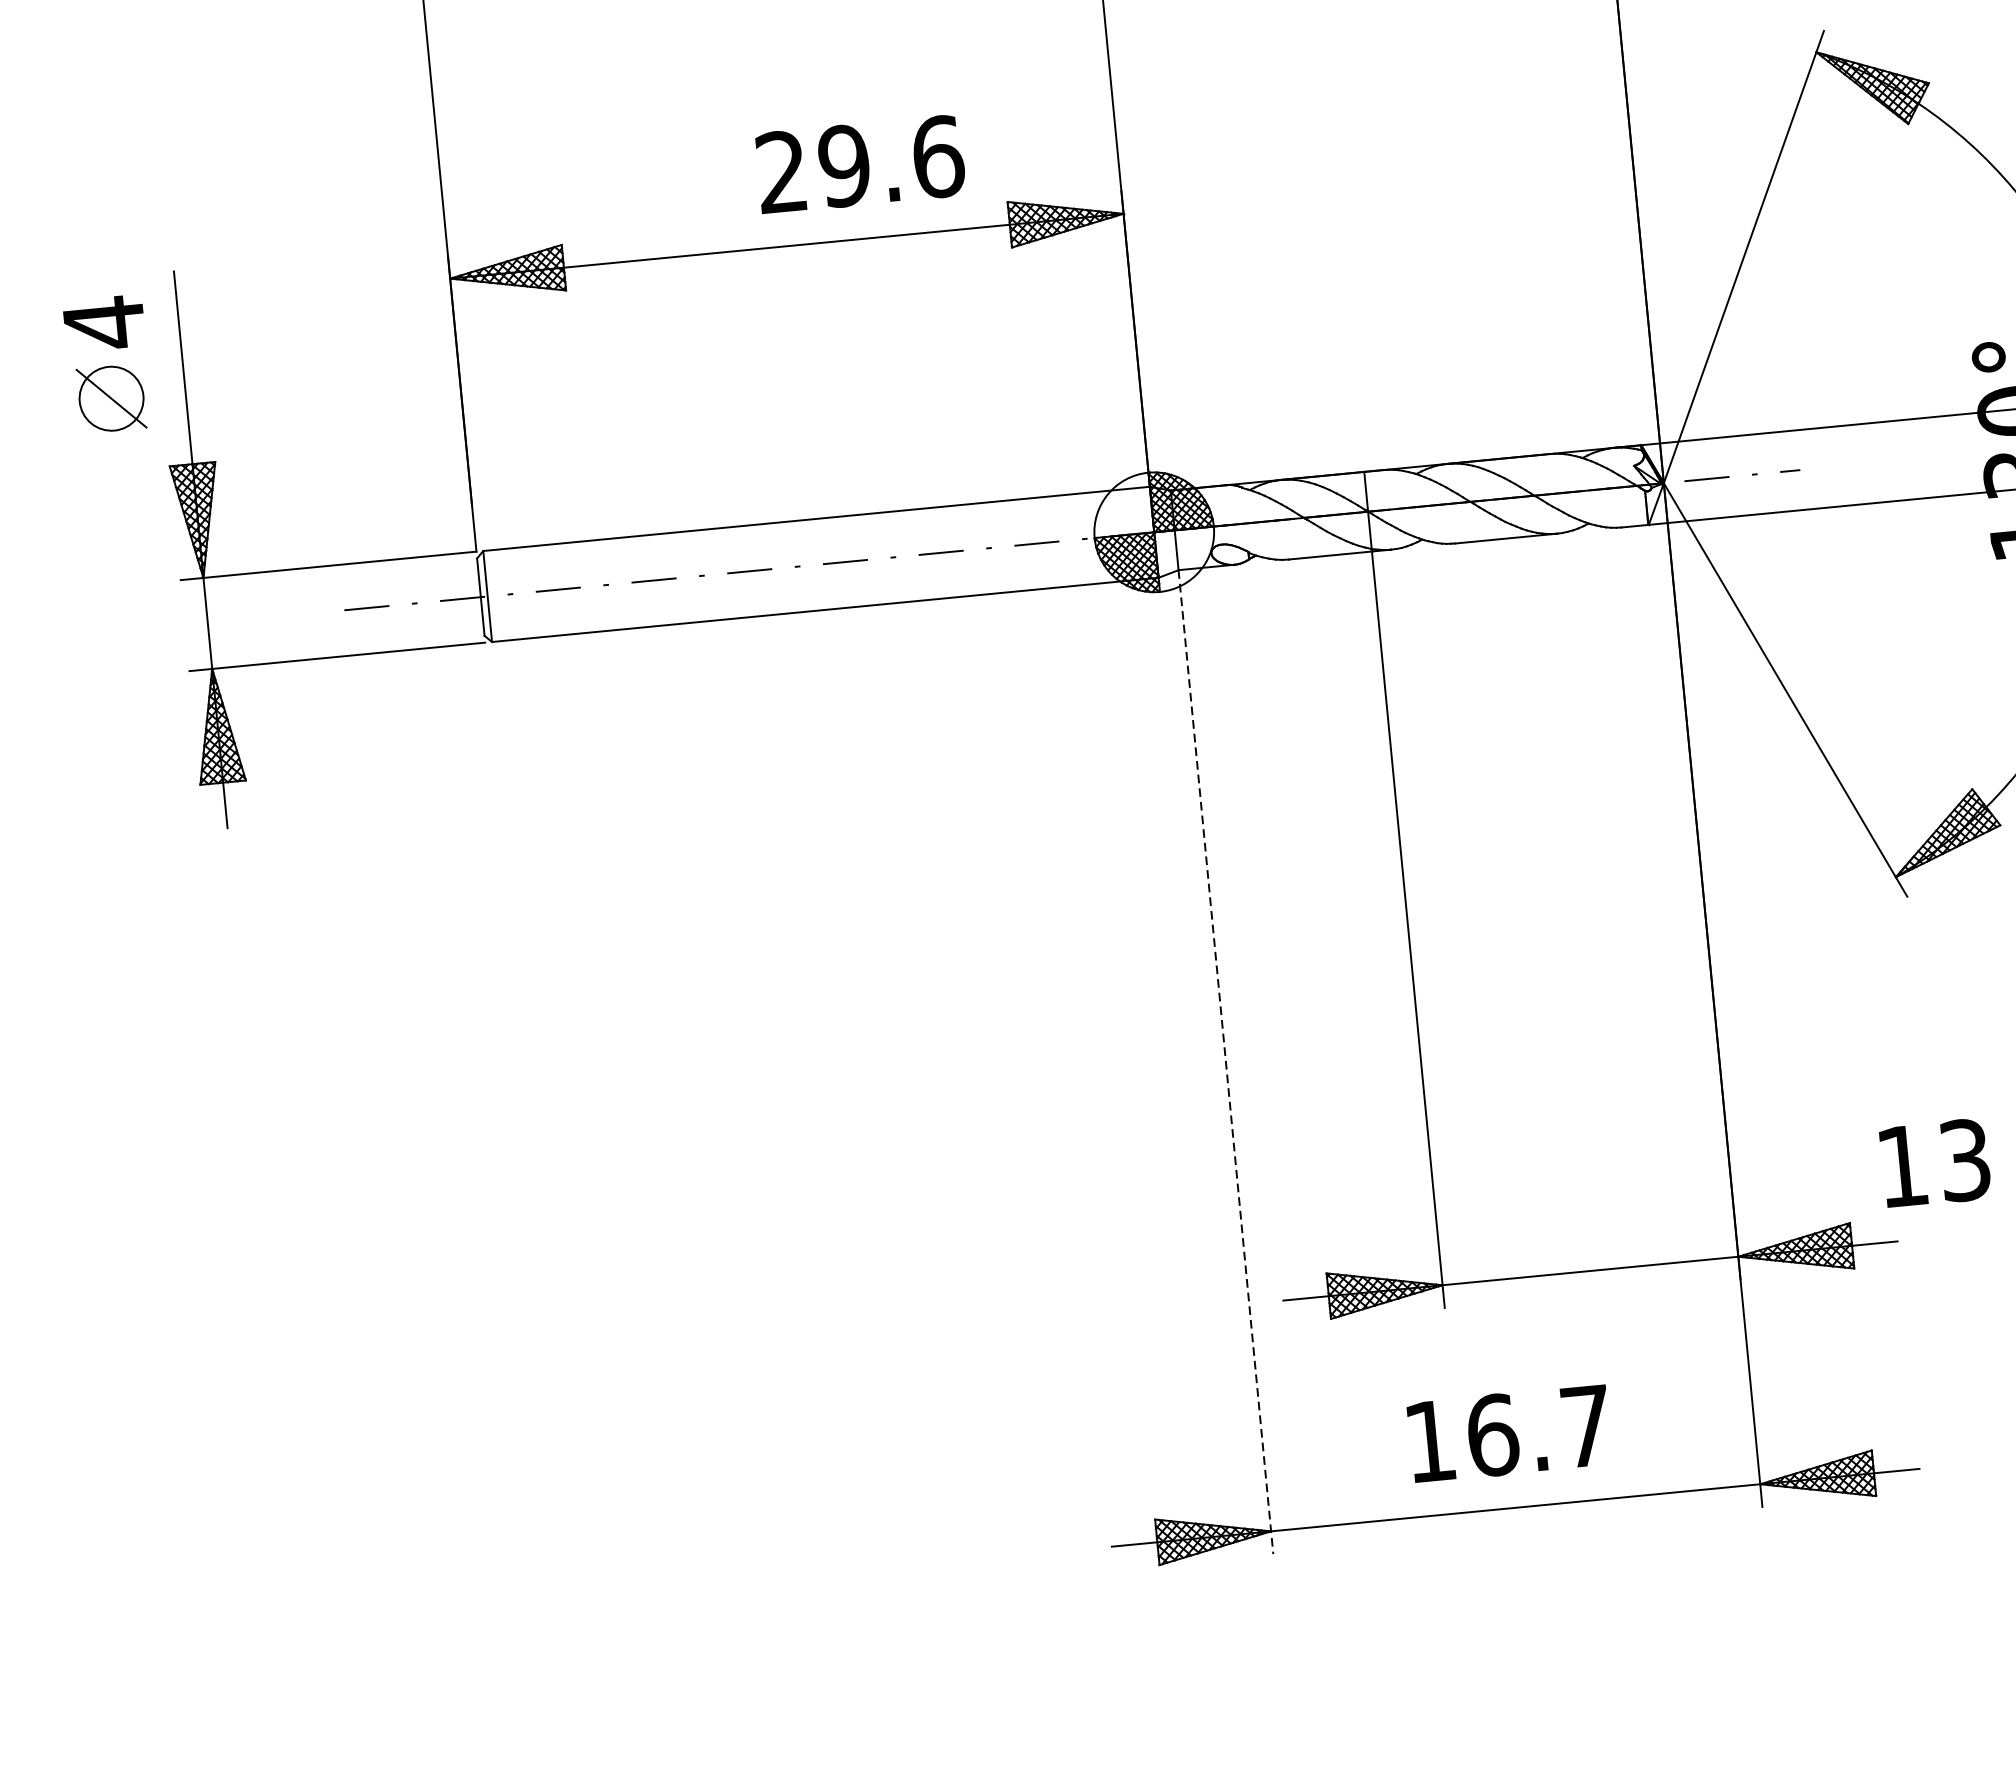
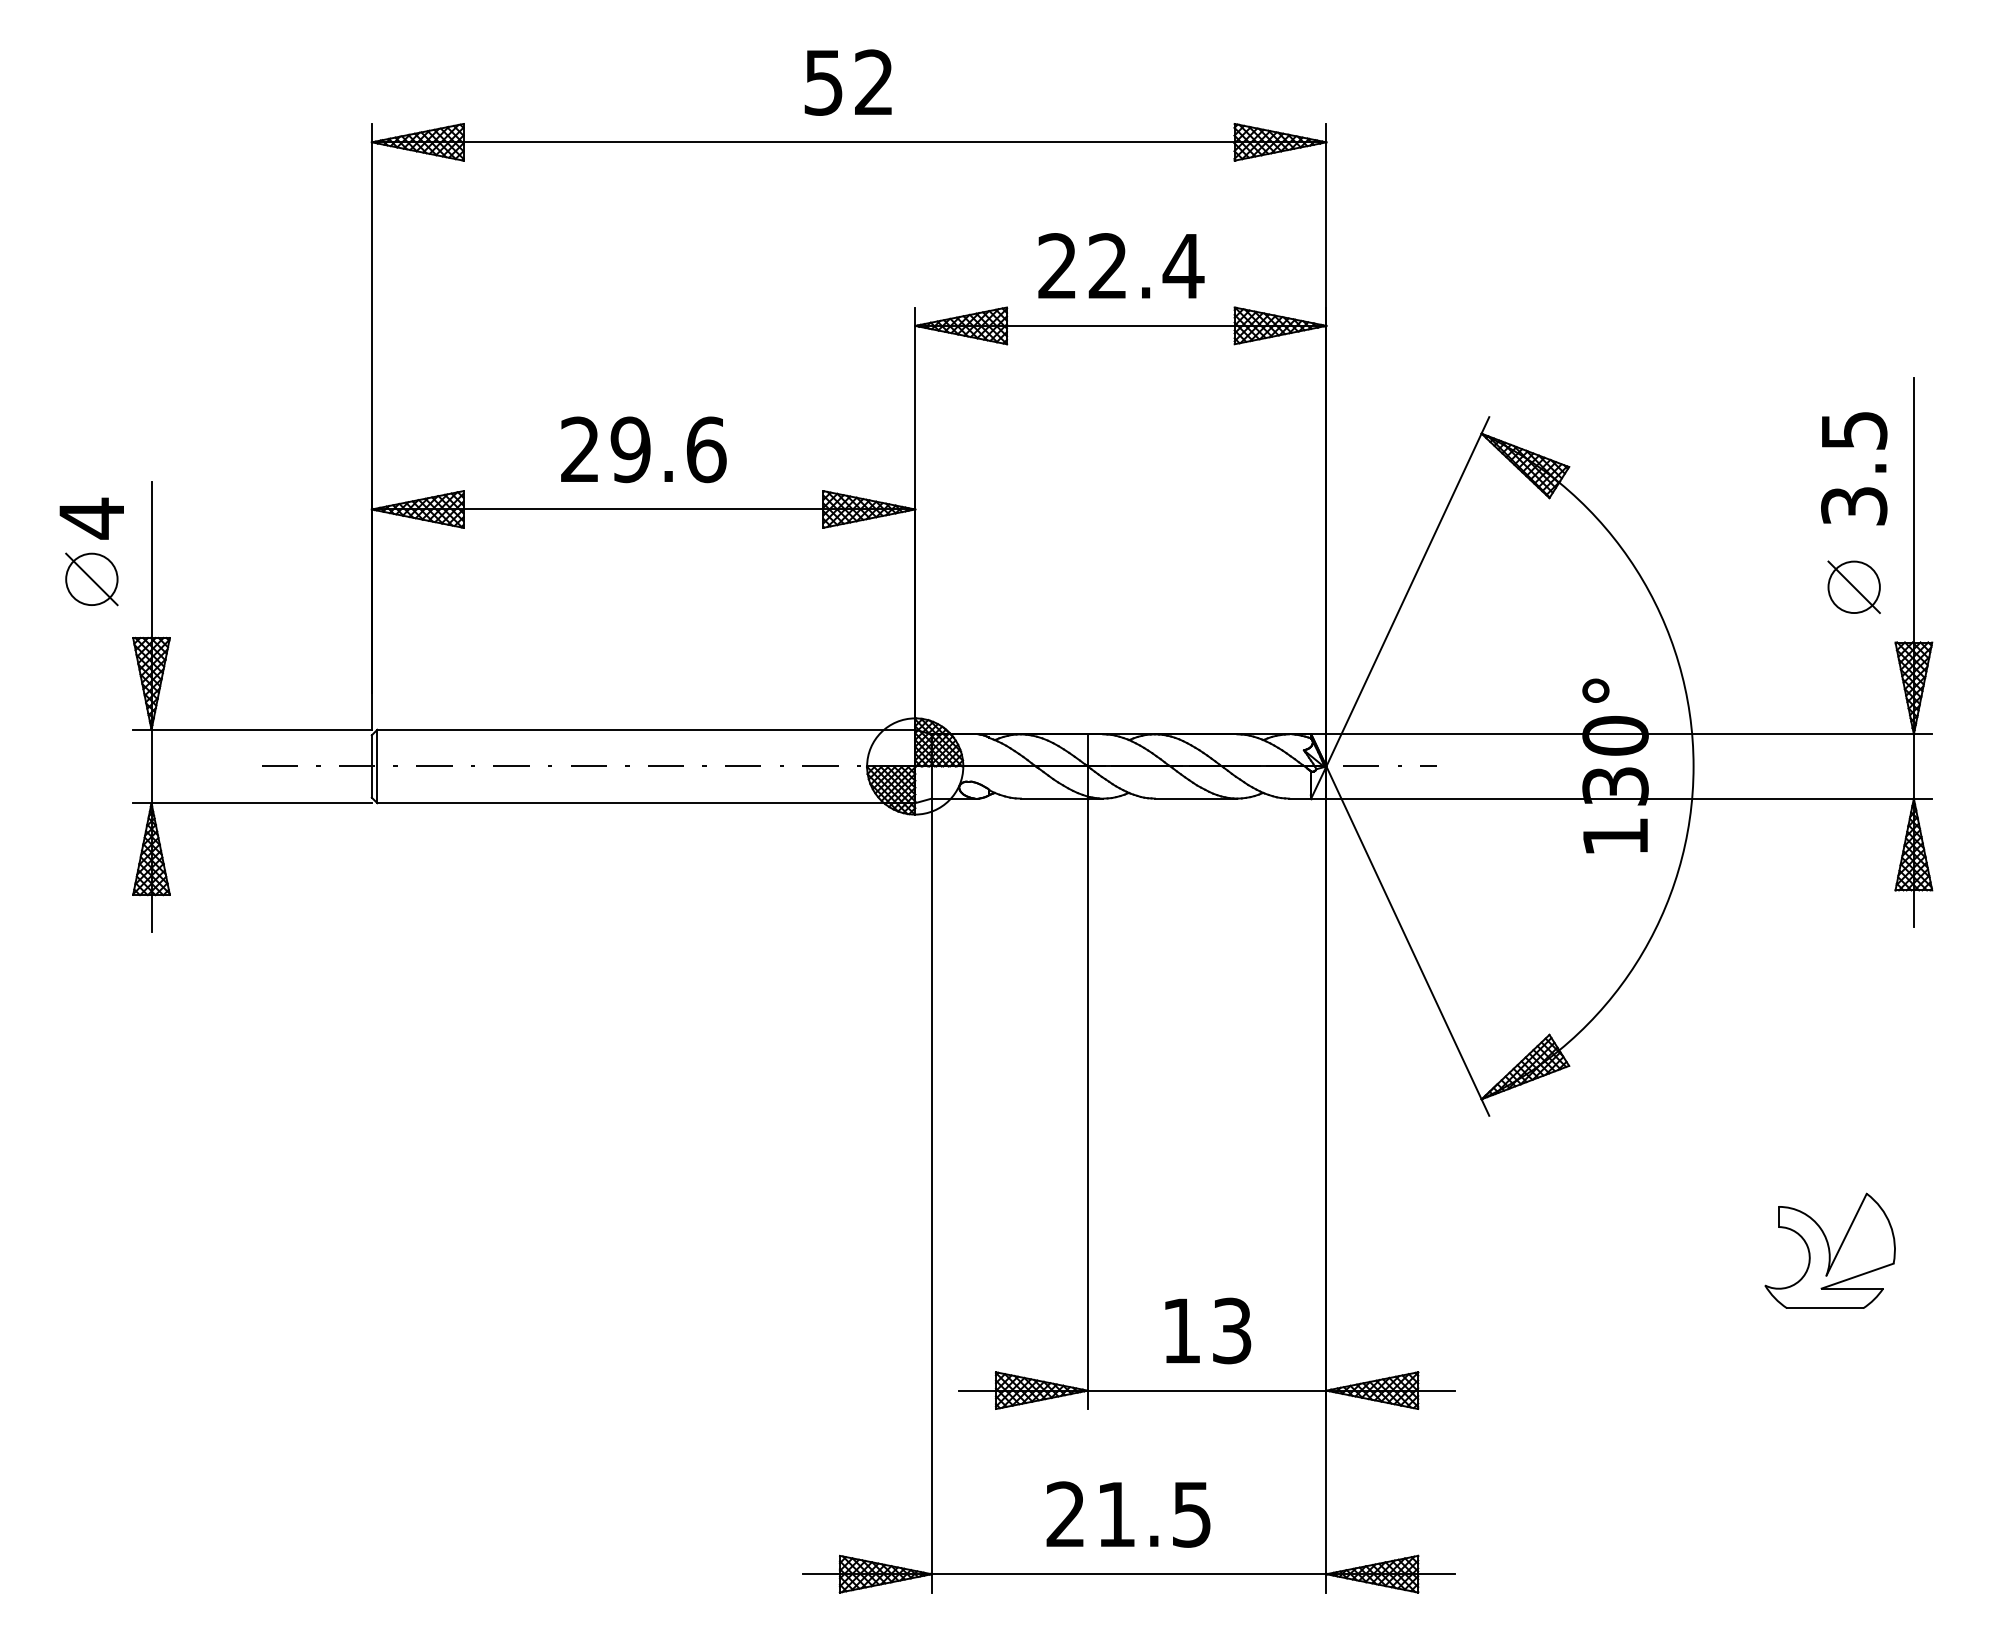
text: (860, 164) -> (643, 449), moved
line: (1225, 1062) -> (931, 1195), dashed -> solid
text: (1935, 1162) -> (1208, 1330), moved
text: (1507, 1433) -> (1128, 1514), 16.7 -> 21.5

